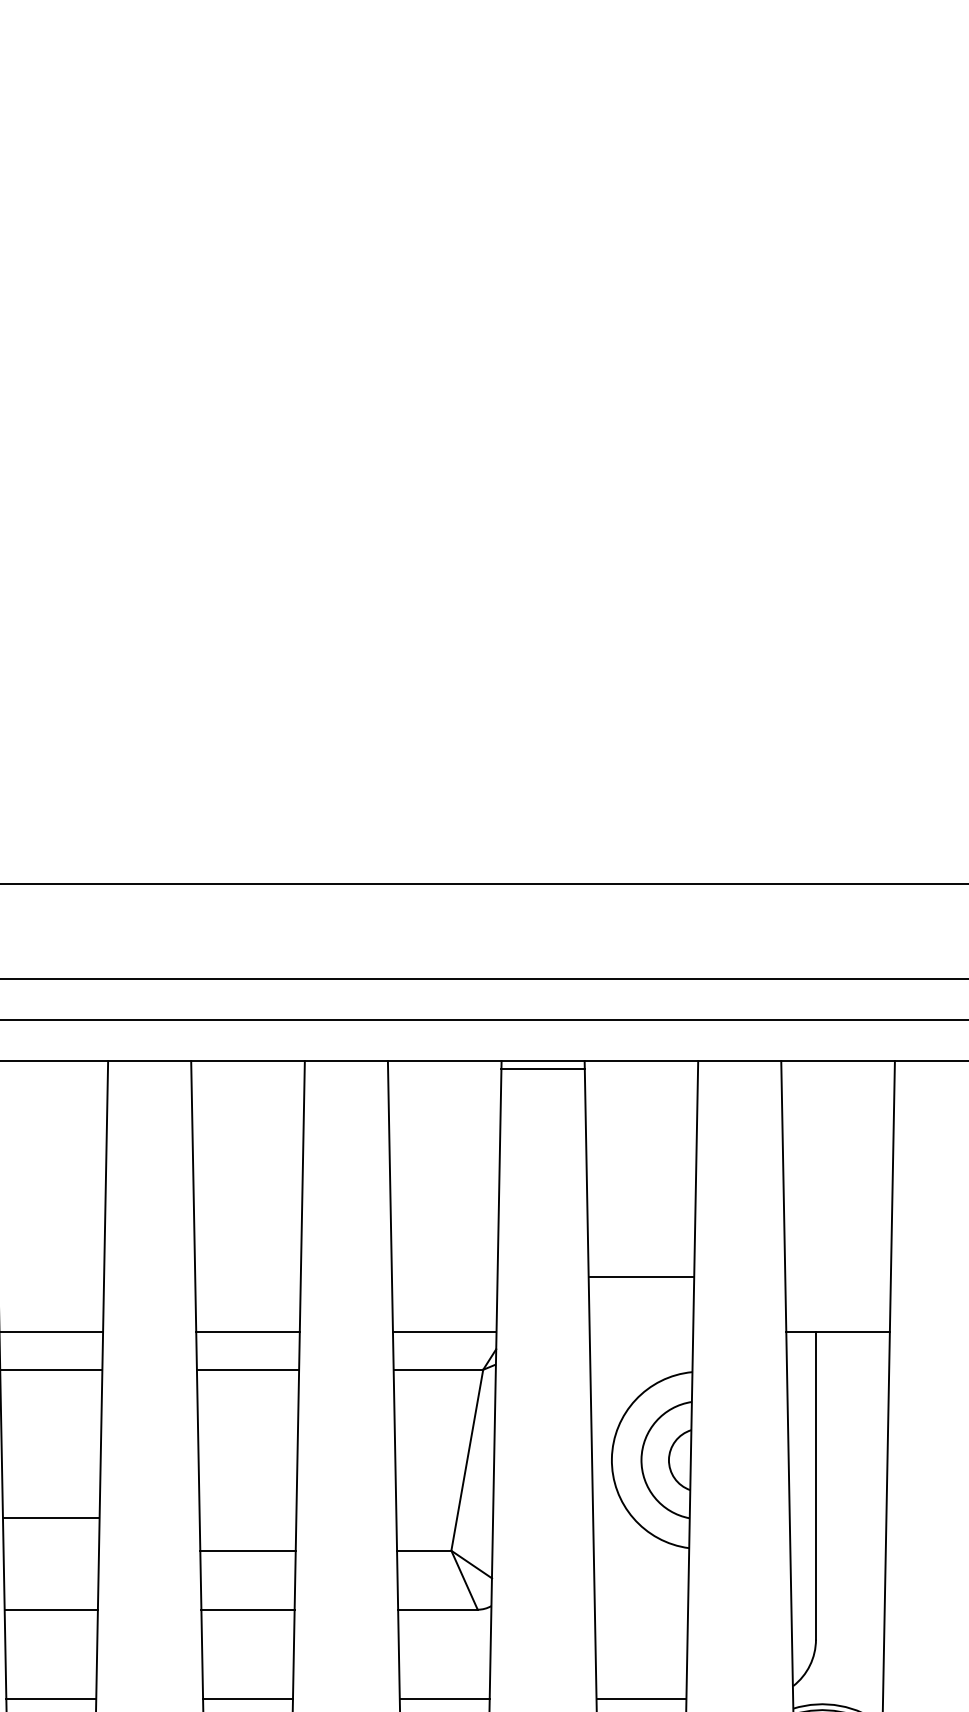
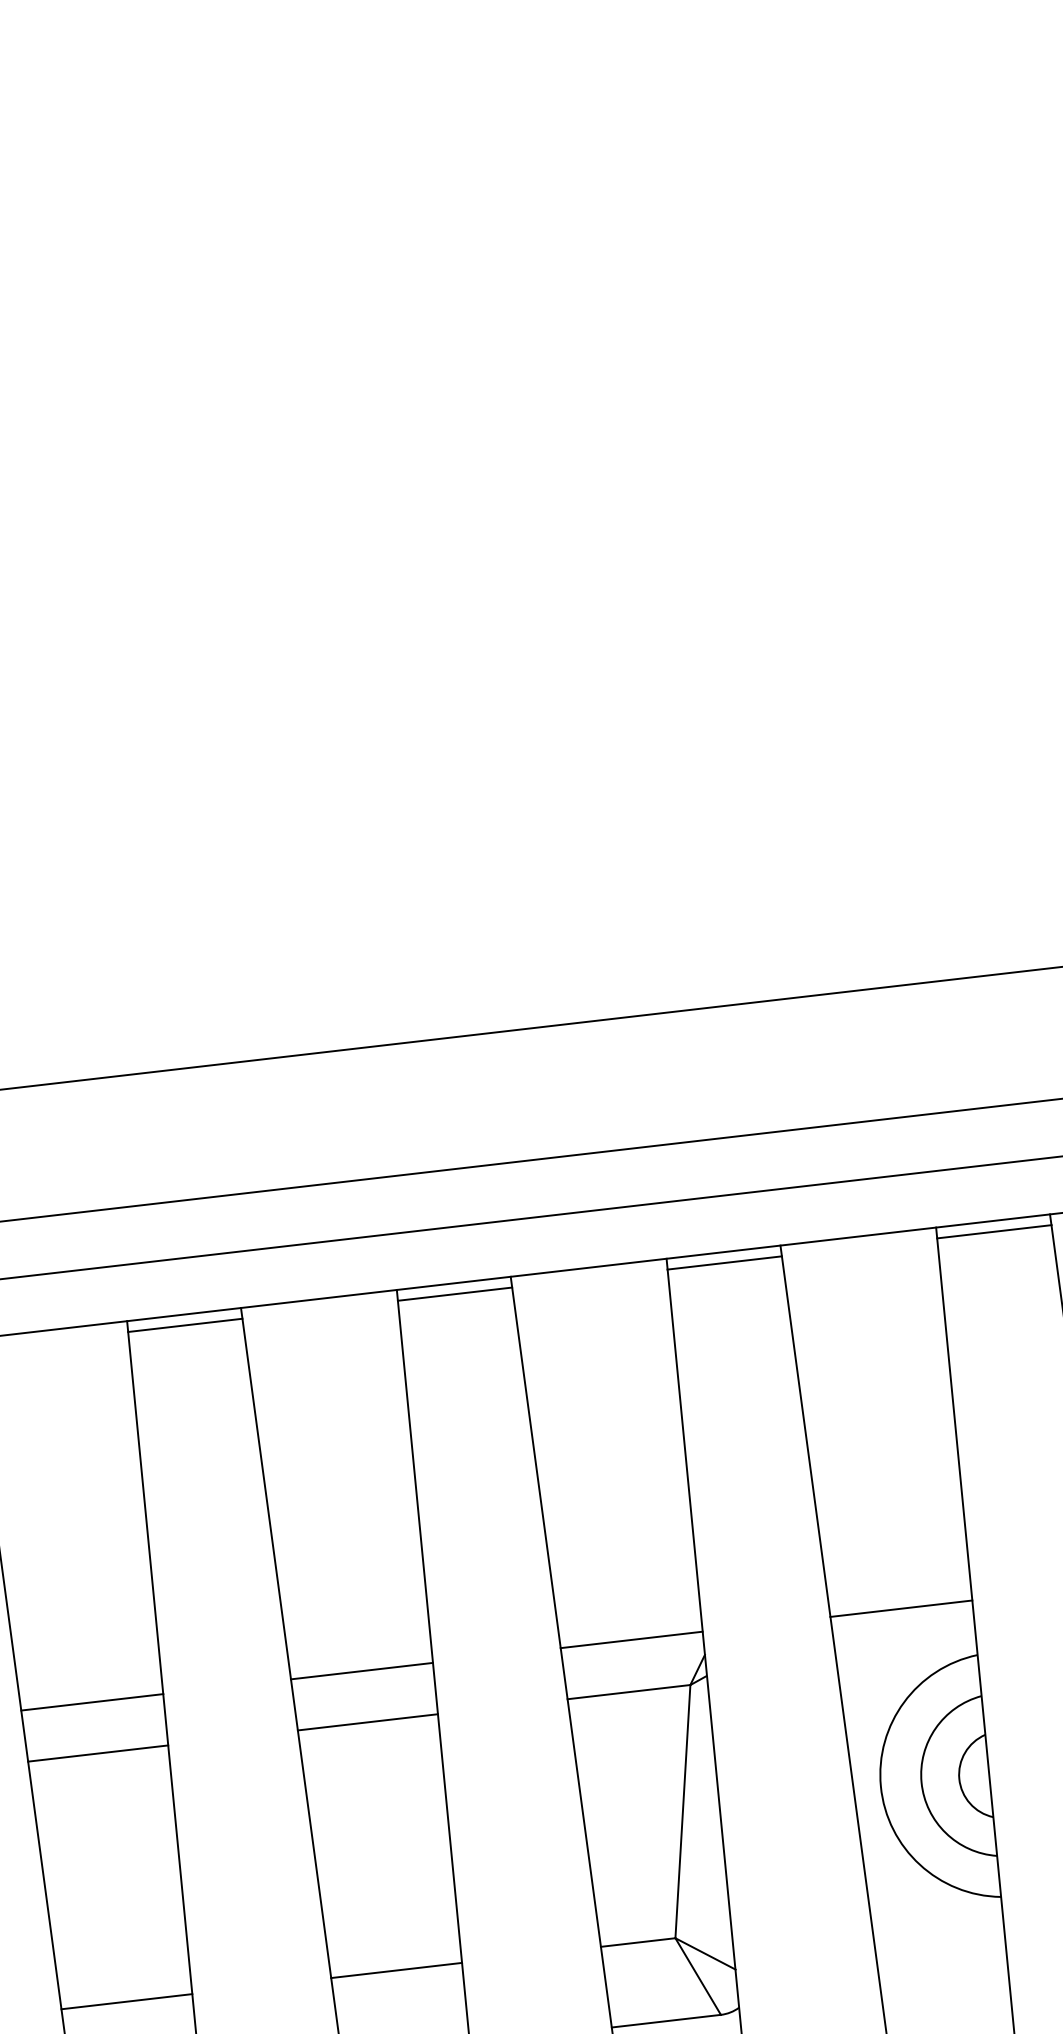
line: (149, 1068) -> (185, 1324), added
line: (346, 1068) -> (455, 1293), added
line: (739, 1068) -> (993, 1231), added
line: (641, 1277) -> (901, 1608), moved
line: (51, 1517) -> (127, 2001), moved

